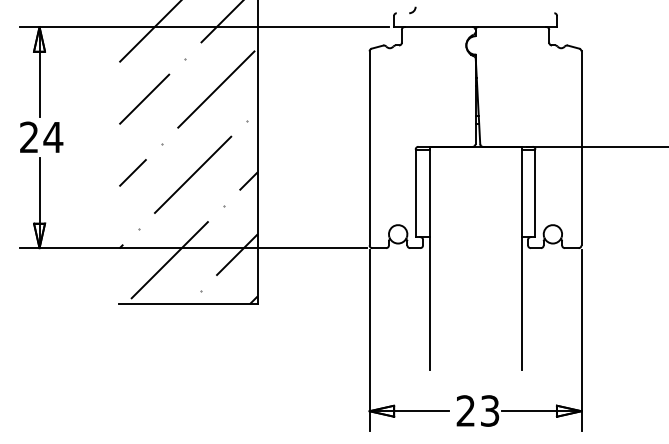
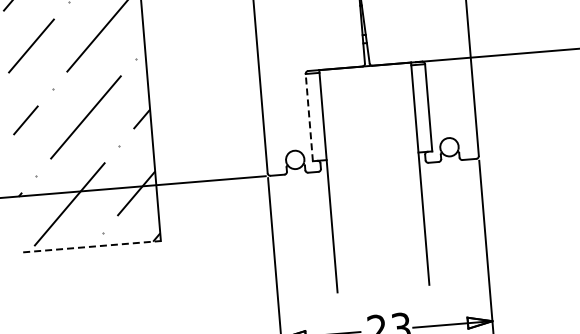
line: (415, 193) -> (309, 117), solid -> dashed
line: (189, 304) -> (93, 246), solid -> dashed

